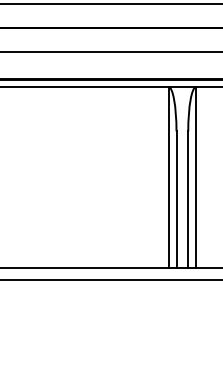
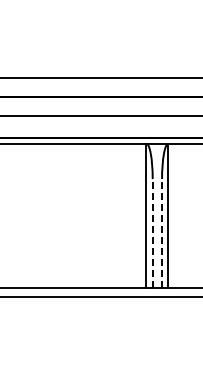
line: (176, 198) -> (152, 232), solid -> dashed
line: (188, 198) -> (162, 232), solid -> dashed

